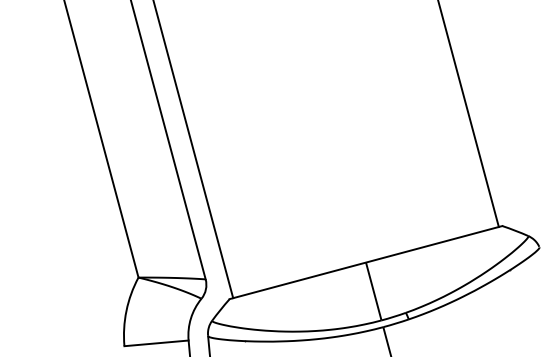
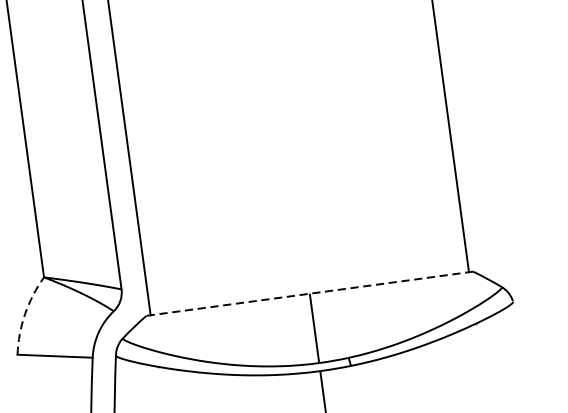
line: (365, 262) -> (309, 293), solid -> dashed
arc: (126, 310) -> (25, 313), solid -> dashed

